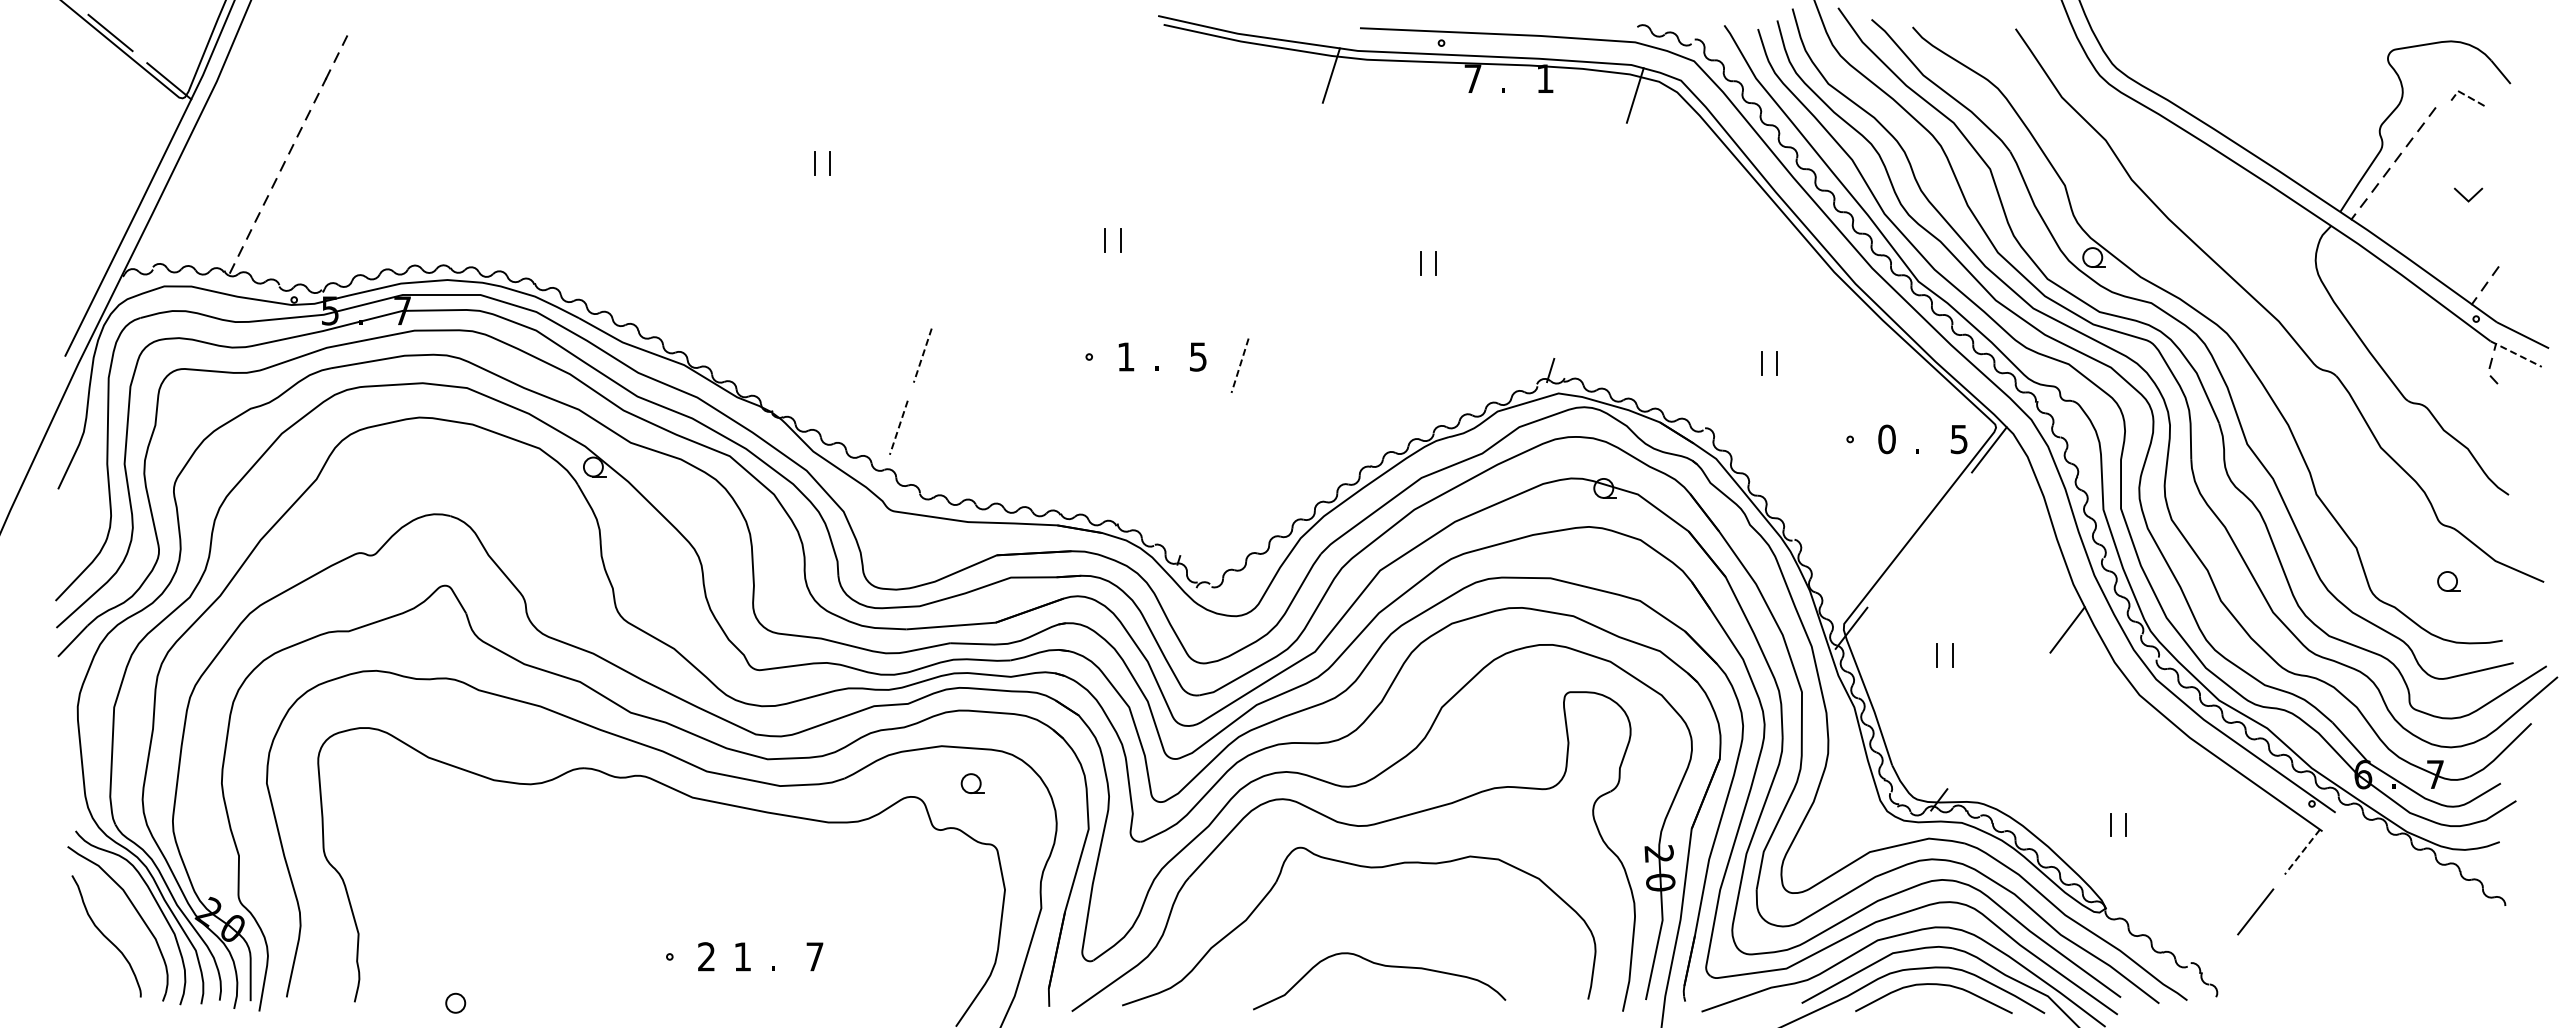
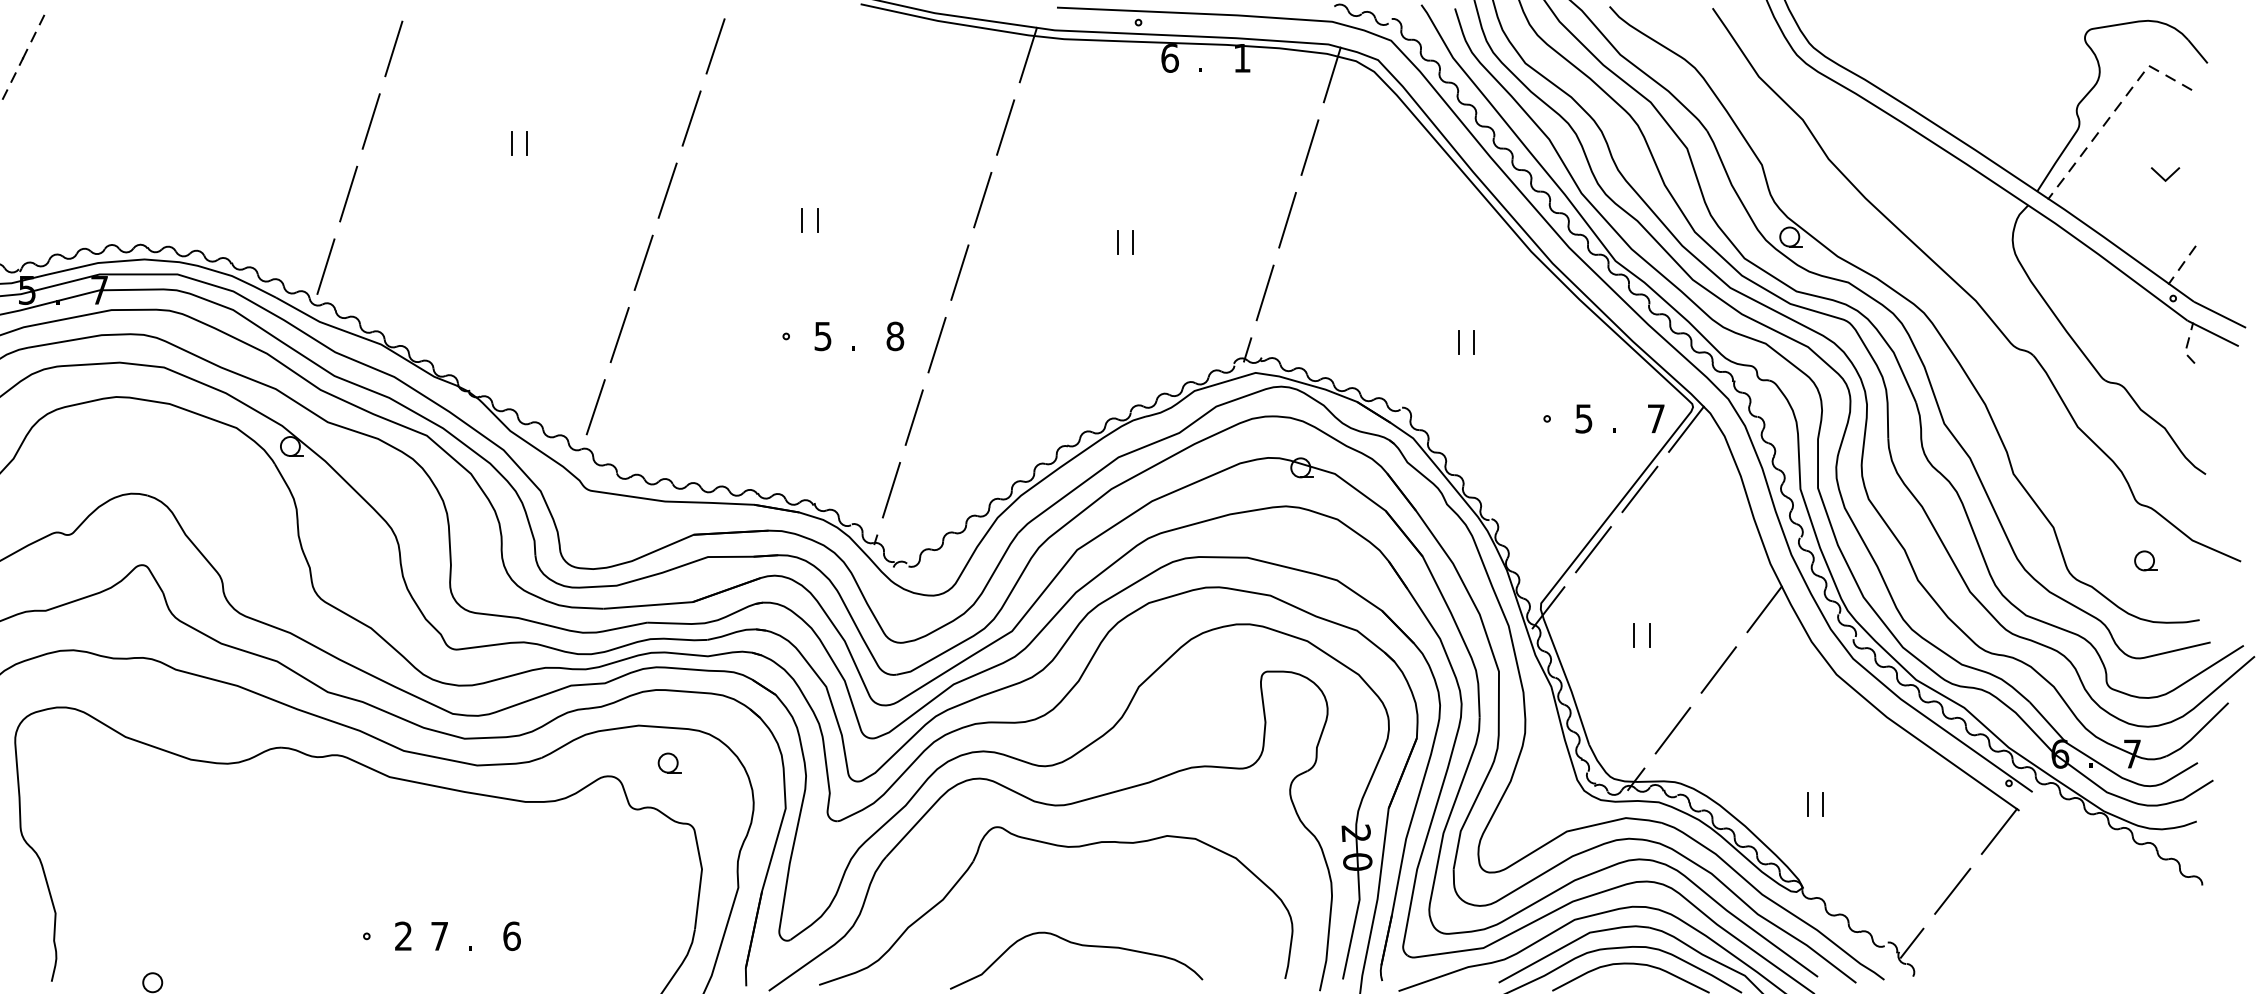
line: (1018, 66) -> (715, 45), added
line: (696, 69) -> (393, 48), added
text: (1472, 78) -> (1169, 57), 7 -> 6
part: (2467, 98) -> (2164, 77), size x1.67
line: (994, 139) -> (691, 118), added
line: (673, 141) -> (370, 120), added
line: (1308, 147) -> (1005, 126), added
line: (1612, 167) -> (1309, 146), added
line: (970, 211) -> (667, 190), added
line: (651, 214) -> (348, 193), added
line: (1285, 220) -> (982, 199), added
line: (1590, 240) -> (1287, 219), added
line: (946, 283) -> (643, 262), added
line: (628, 287) -> (325, 266), added
line: (1262, 293) -> (959, 272), added
line: (1567, 313) -> (1264, 292), added
line: (2516, 354) -> (2213, 333), dashed -> solid
line: (922, 356) -> (619, 335), dashed -> solid
text: (1125, 356) -> (822, 335), 1 -> 5
text: (1198, 356) -> (895, 335), 5 -> 8
line: (1239, 366) -> (936, 345), dashed -> solid
line: (898, 428) -> (595, 407), dashed -> solid
line: (1216, 438) -> (913, 417), added
text: (1886, 439) -> (1583, 418), 0 -> 5
text: (1958, 439) -> (1655, 418), 5 -> 7
line: (1942, 509) -> (1639, 488), added
line: (1194, 510) -> (891, 489), added
line: (1896, 569) -> (1593, 548), added
line: (2021, 690) -> (1718, 669), added
line: (1975, 750) -> (1672, 729), added
line: (2302, 852) -> (1999, 831), dashed -> solid
text: (742, 956) -> (439, 935), 1 -> 7
text: (814, 956) -> (511, 935), 7 -> 6
line: (2214, 963) -> (1911, 942), added

